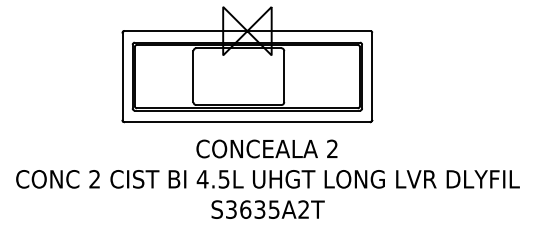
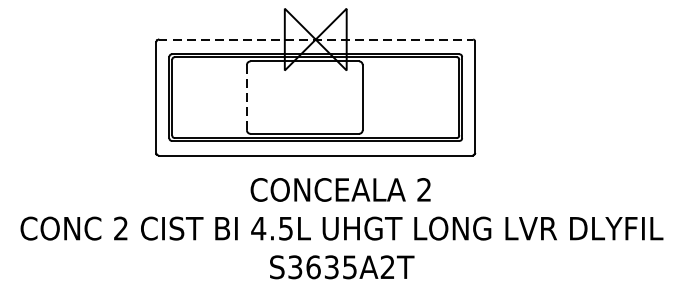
line: (247, 31) -> (315, 40), solid -> dashed
line: (193, 77) -> (246, 98), solid -> dashed

